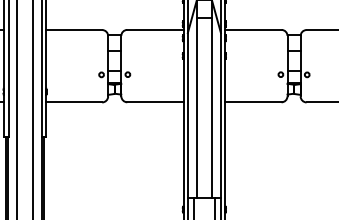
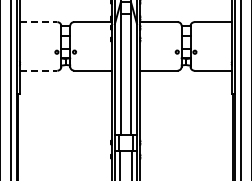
line: (74, 30) -> (38, 22), solid -> dashed
line: (74, 102) -> (38, 70), solid -> dashed

